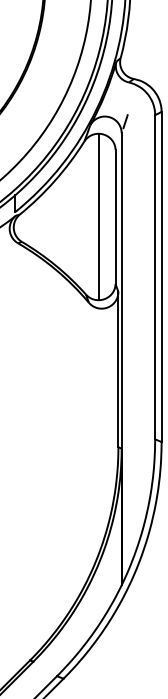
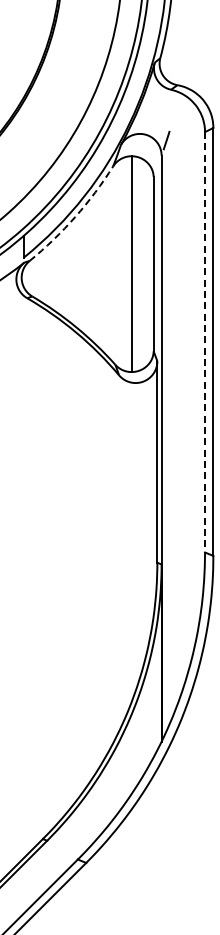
arc: (55, 181) -> (75, 217), solid -> dashed
line: (155, 277) -> (205, 342), solid -> dashed

